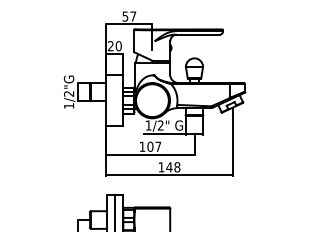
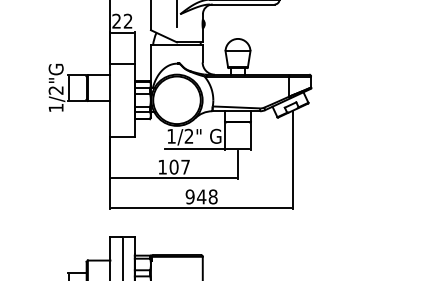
text: (118, 46) -> (127, 21), 20 -> 22
text: (161, 167) -> (190, 197), 148 -> 948

